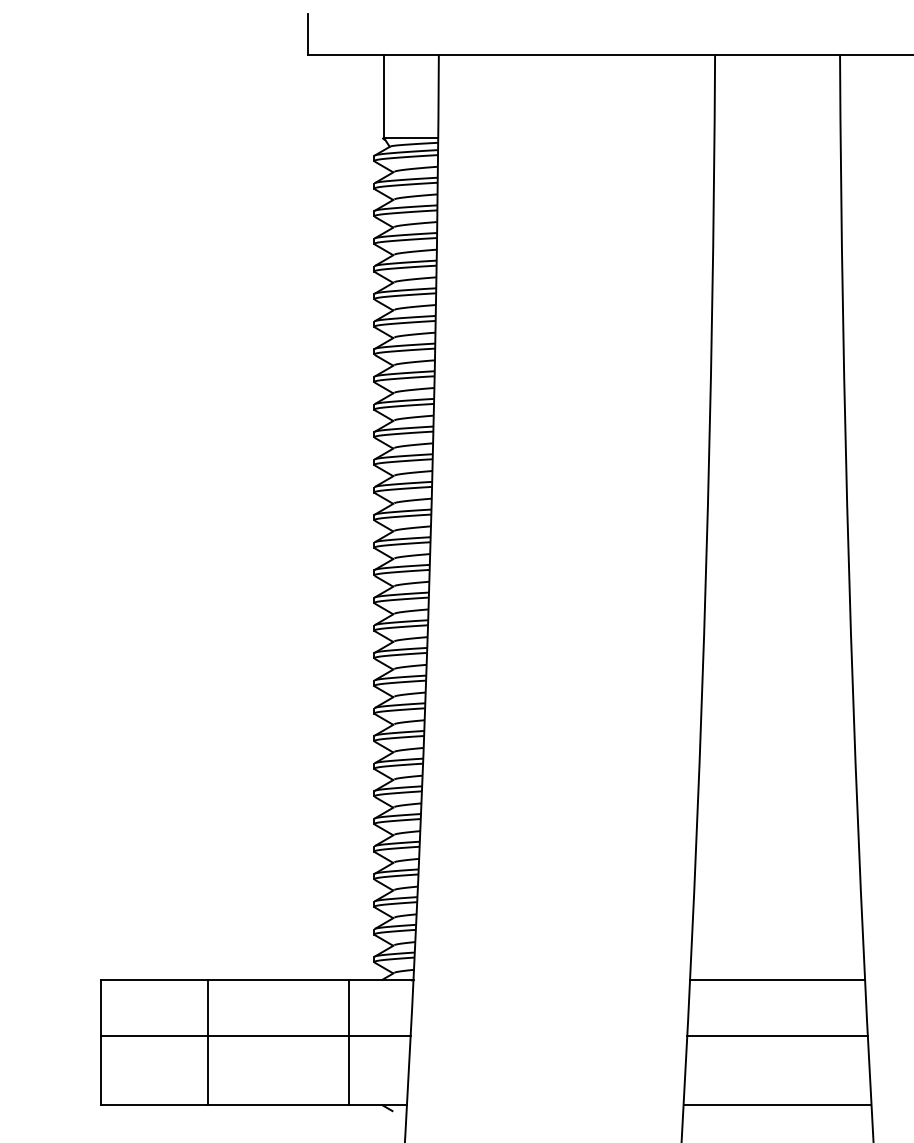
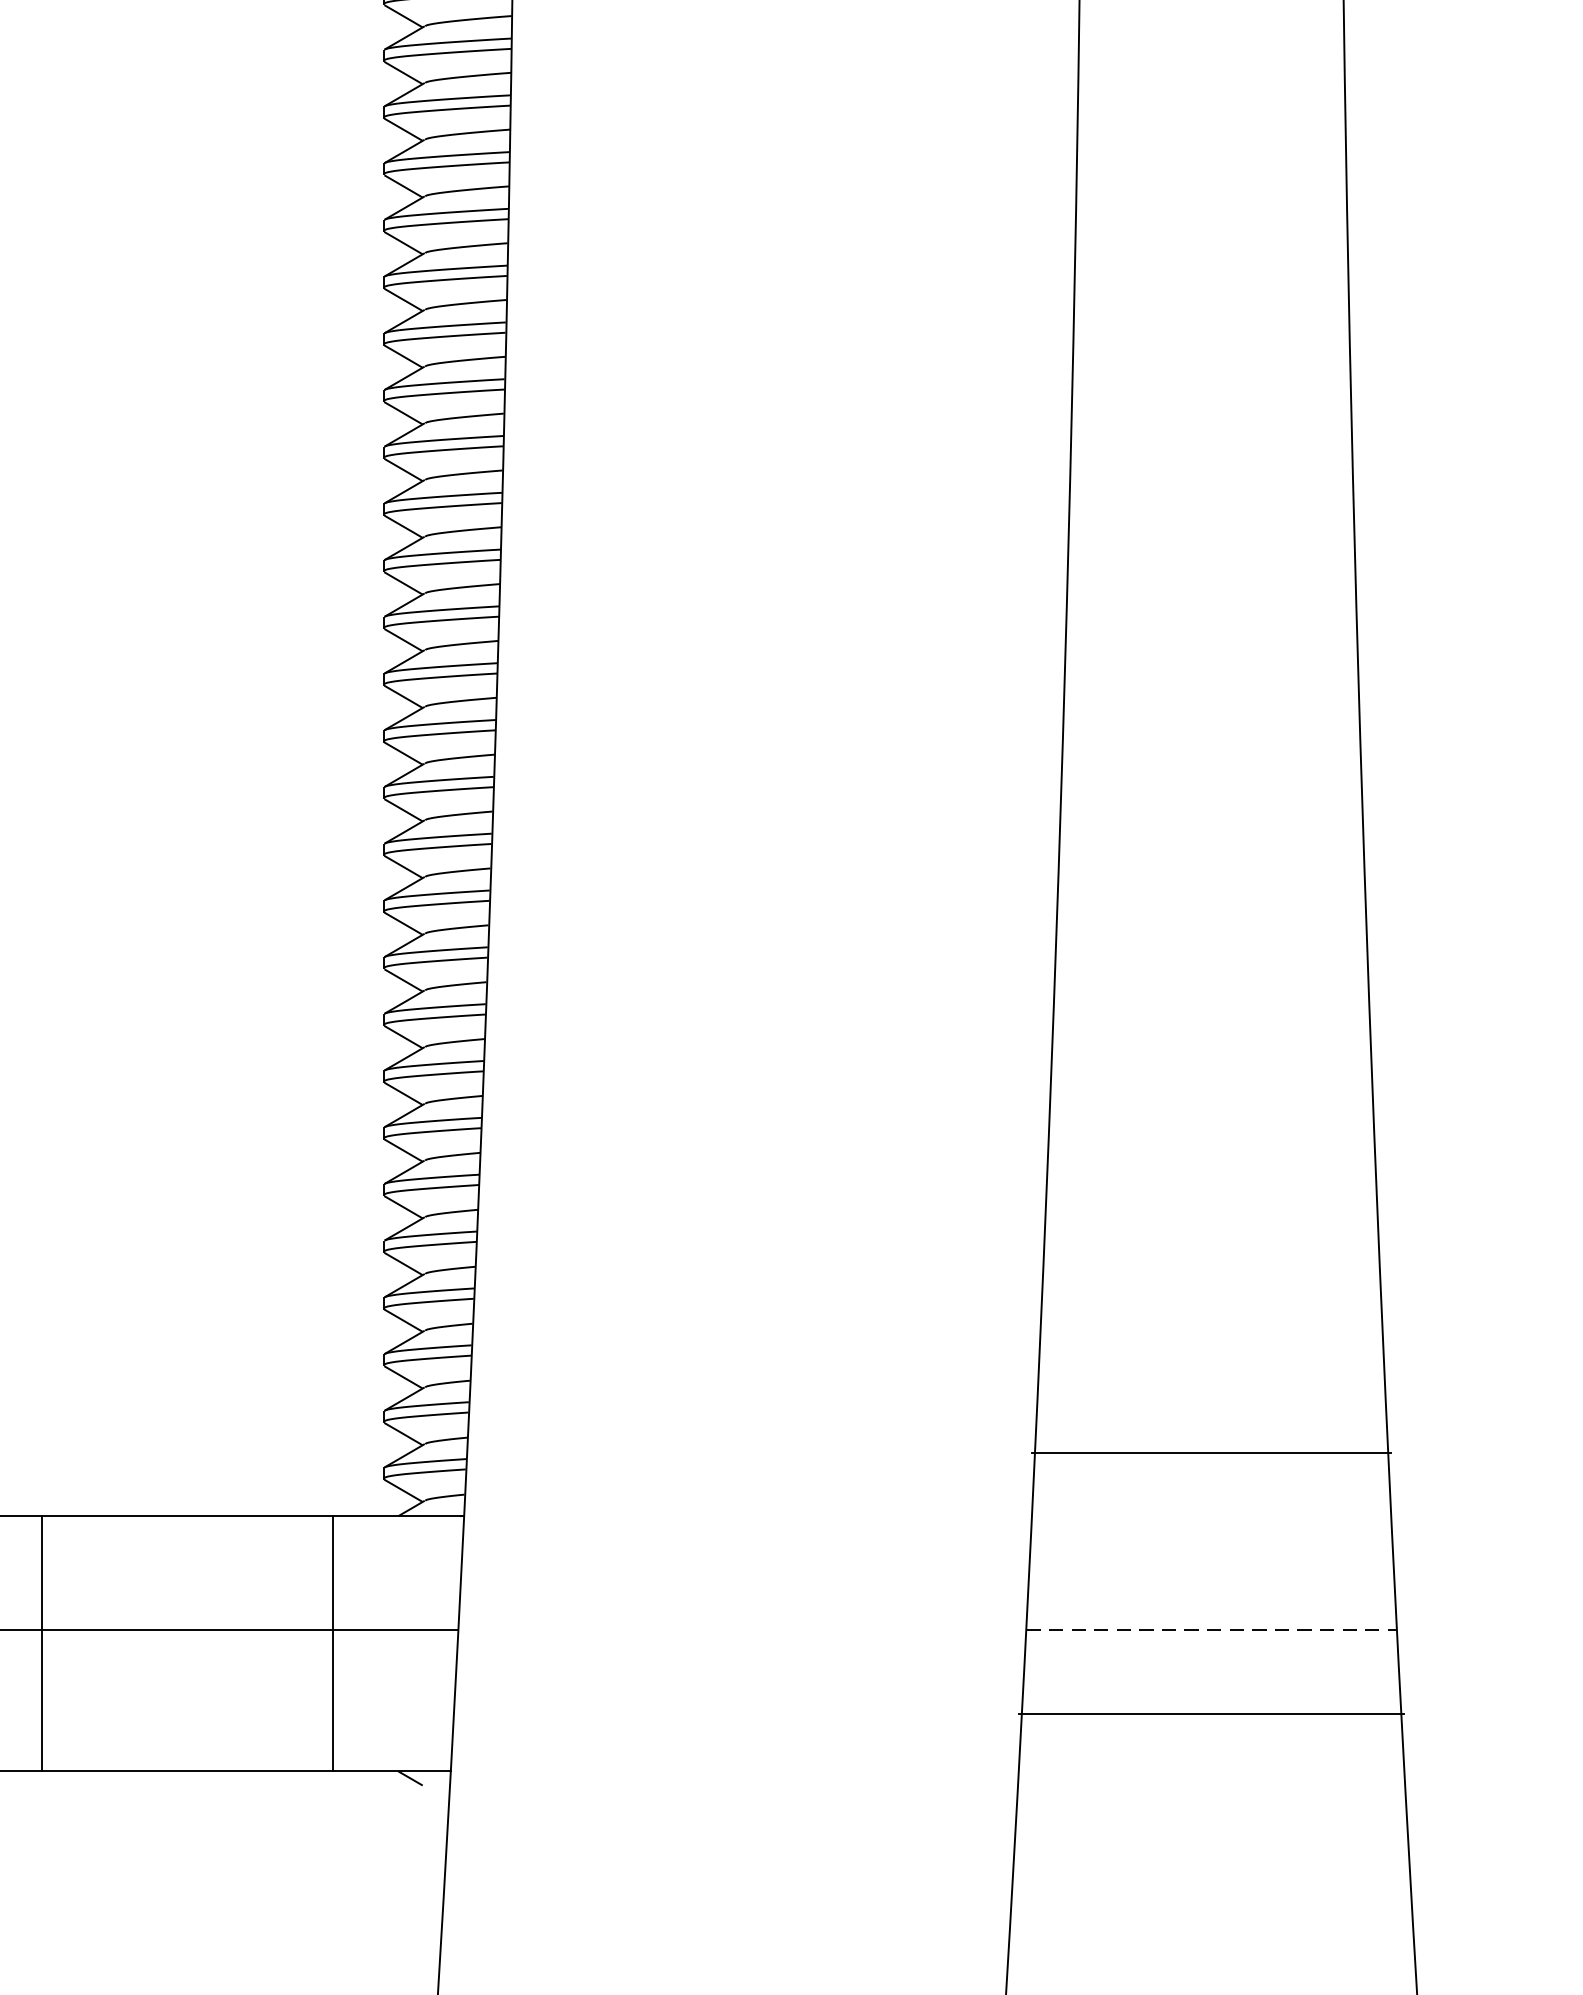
line: (777, 980) -> (1211, 1452), moved
line: (778, 1035) -> (1213, 1629), solid -> dashed
line: (777, 1104) -> (1211, 1713), moved

